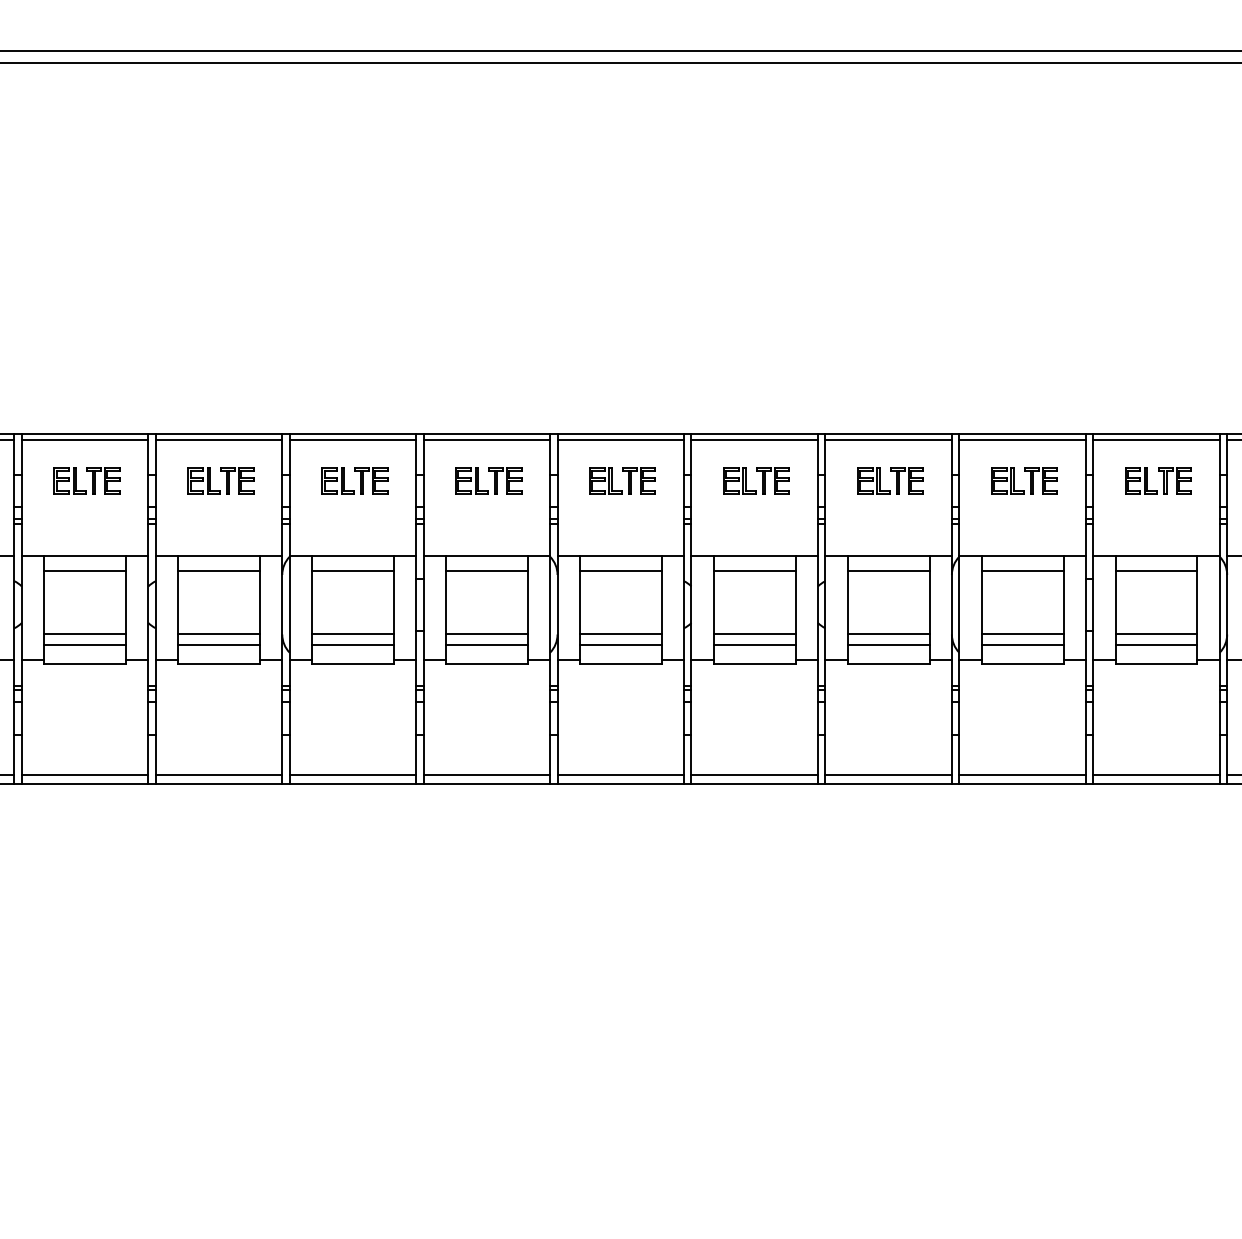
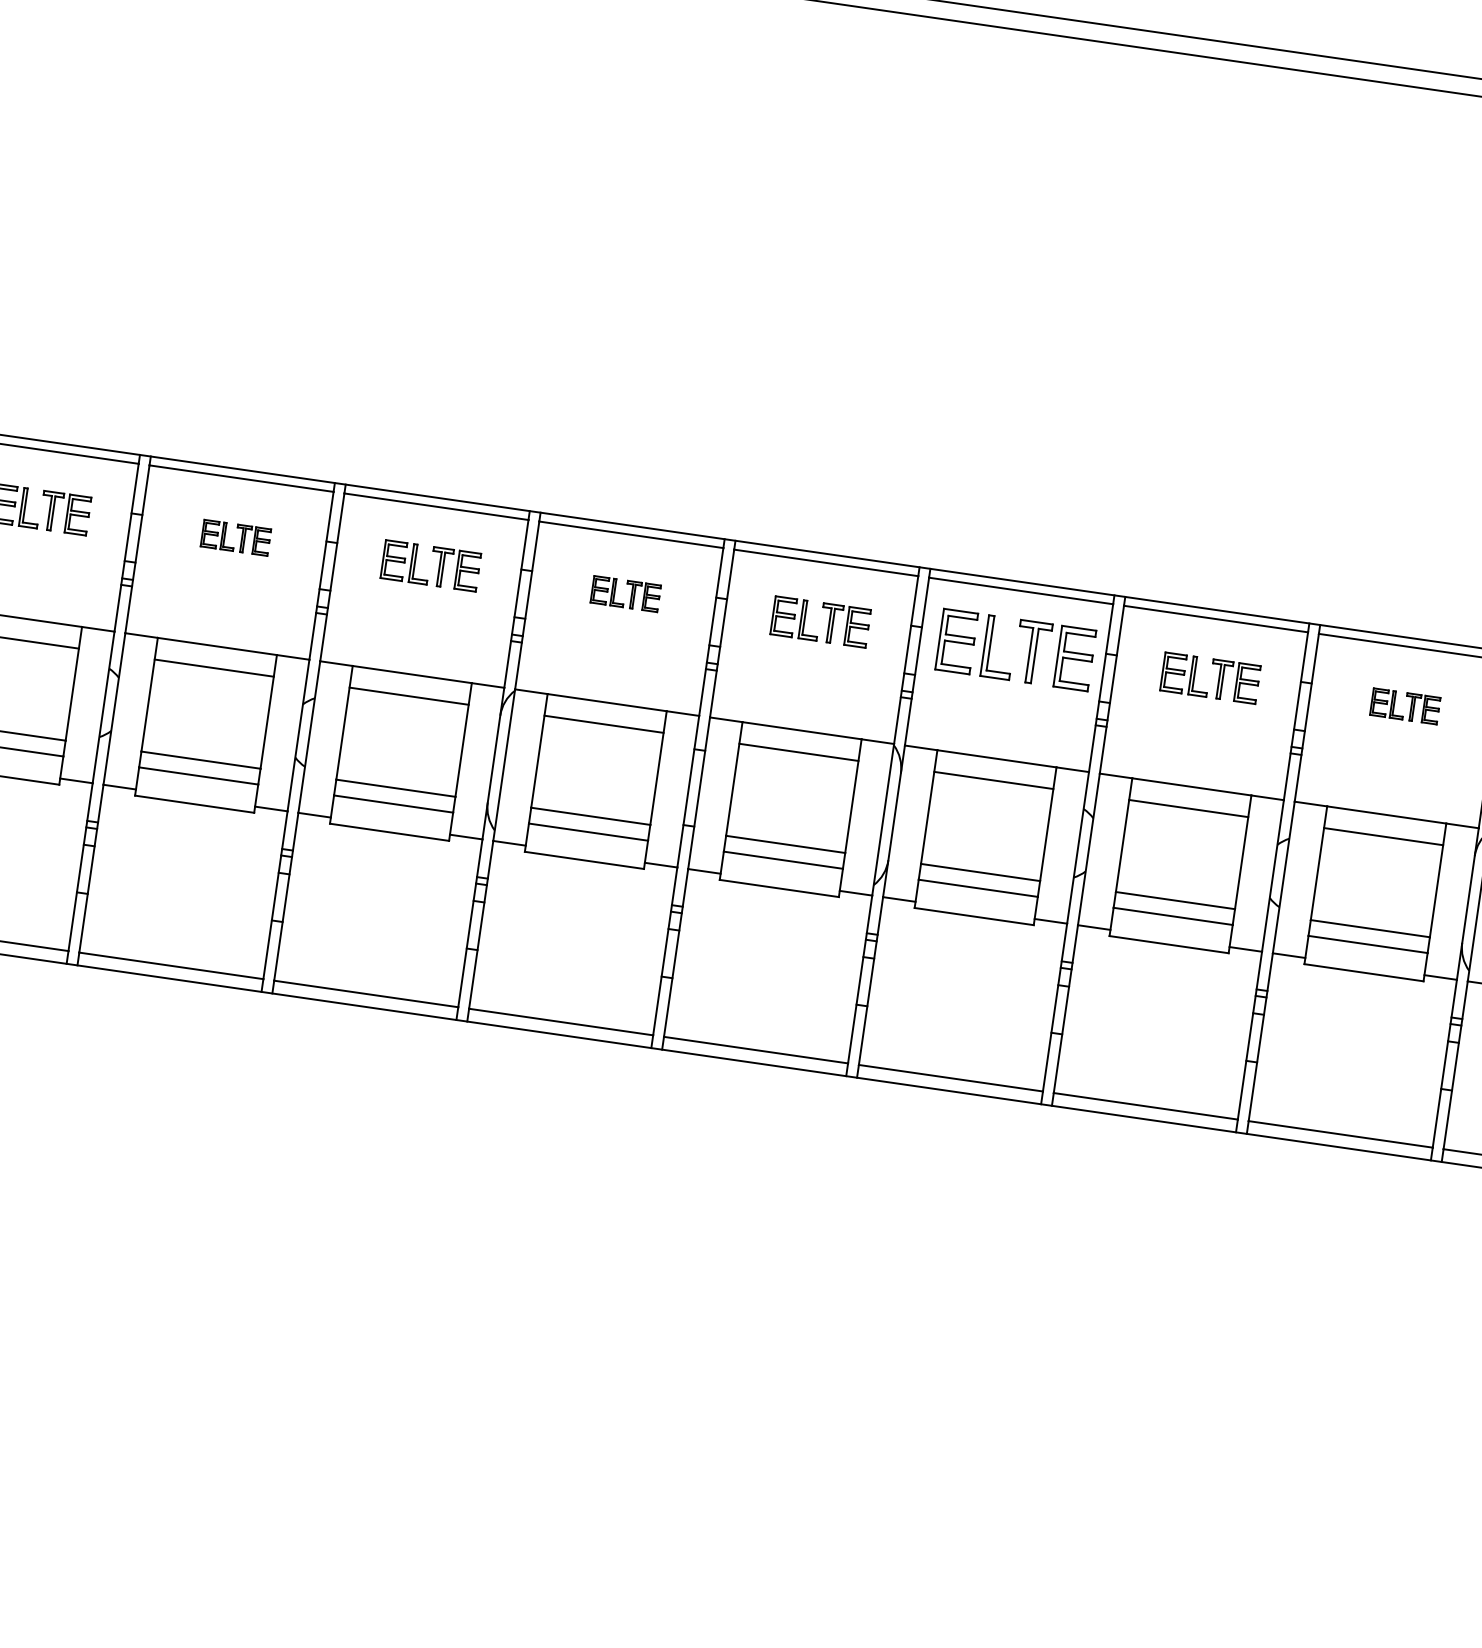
part: (86, 480) -> (235, 537), size x0.7
part: (354, 480) -> (625, 593), size x0.7
part: (622, 480) -> (1015, 649), size x1.6
part: (890, 480) -> (1405, 705), size x0.7

